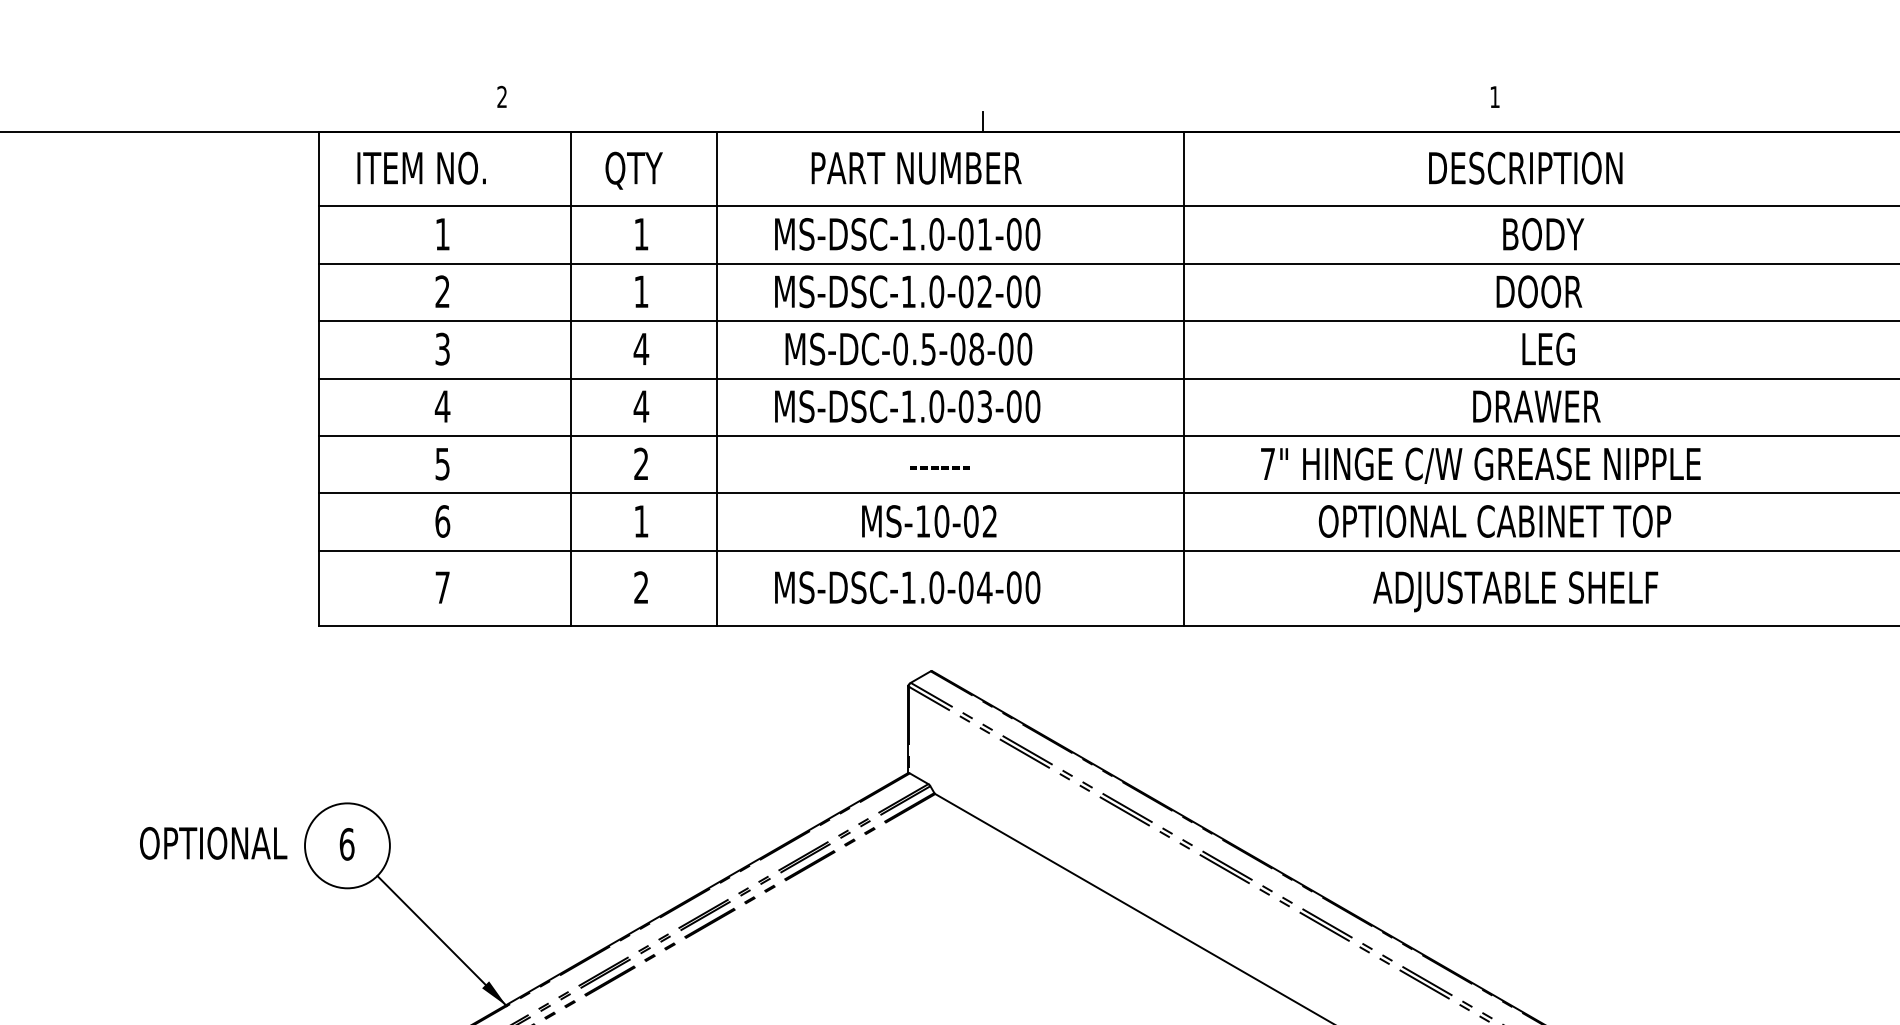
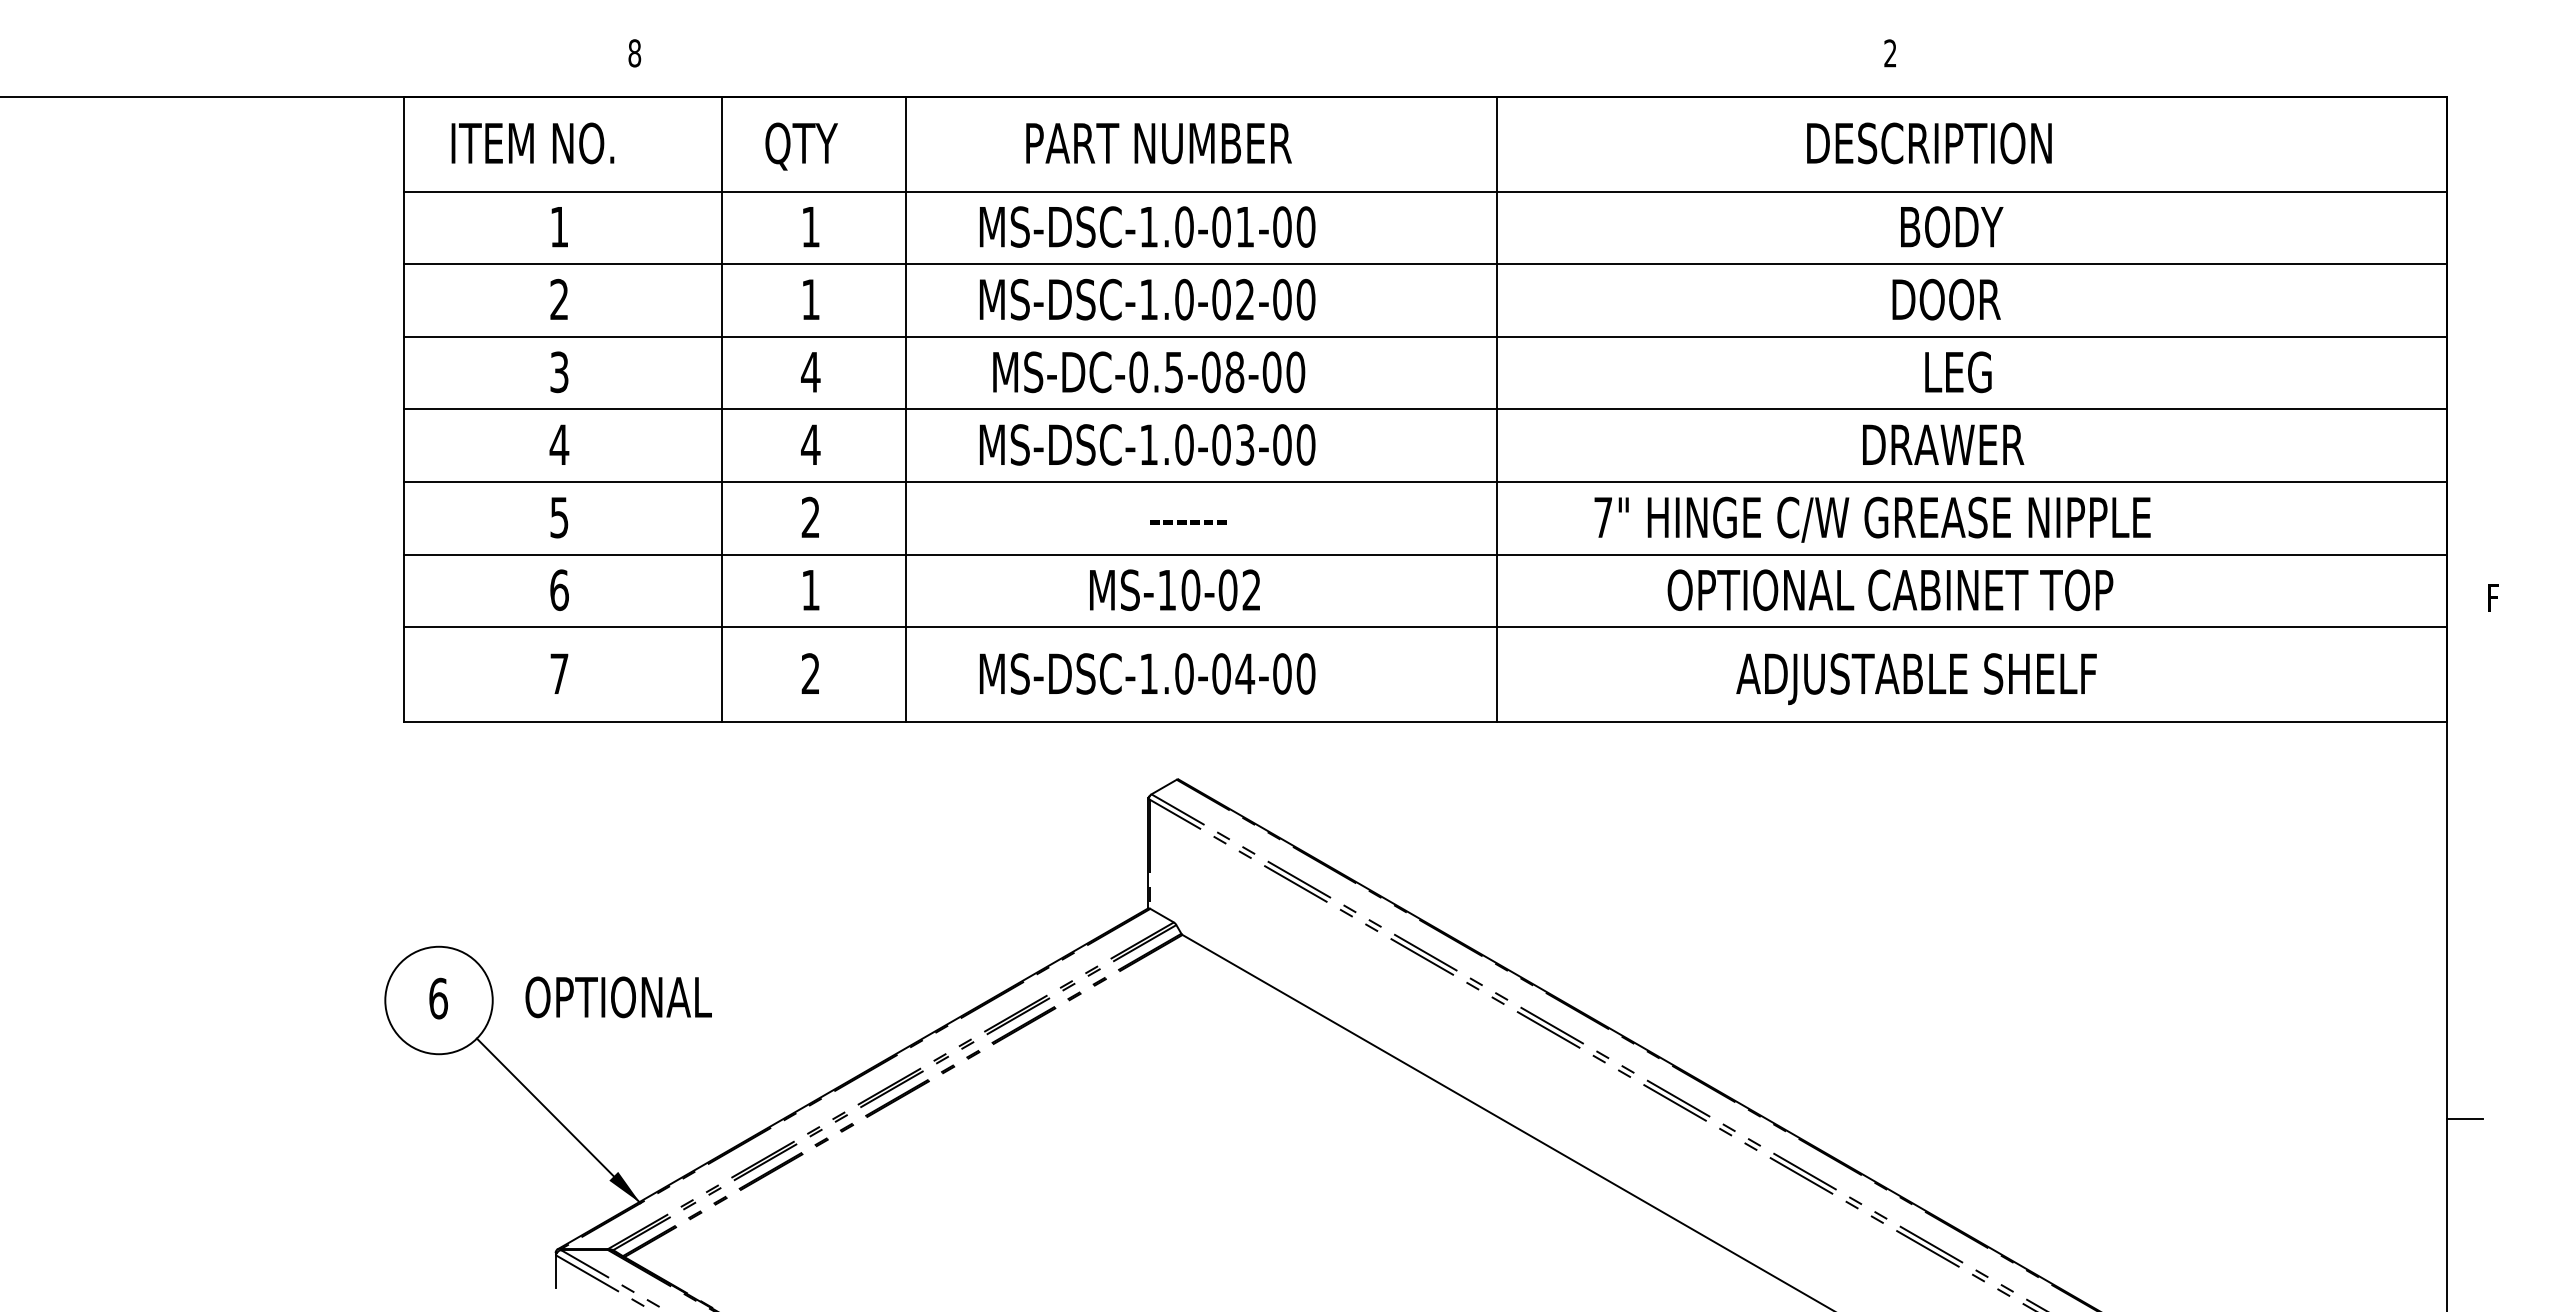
text: (502, 97) -> (634, 53), 2 -> 8
text: (1495, 97) -> (1890, 53), 1 -> 2
line: (982, 121) -> (1242, 84), removed
text: (213, 843) -> (618, 997), moved

